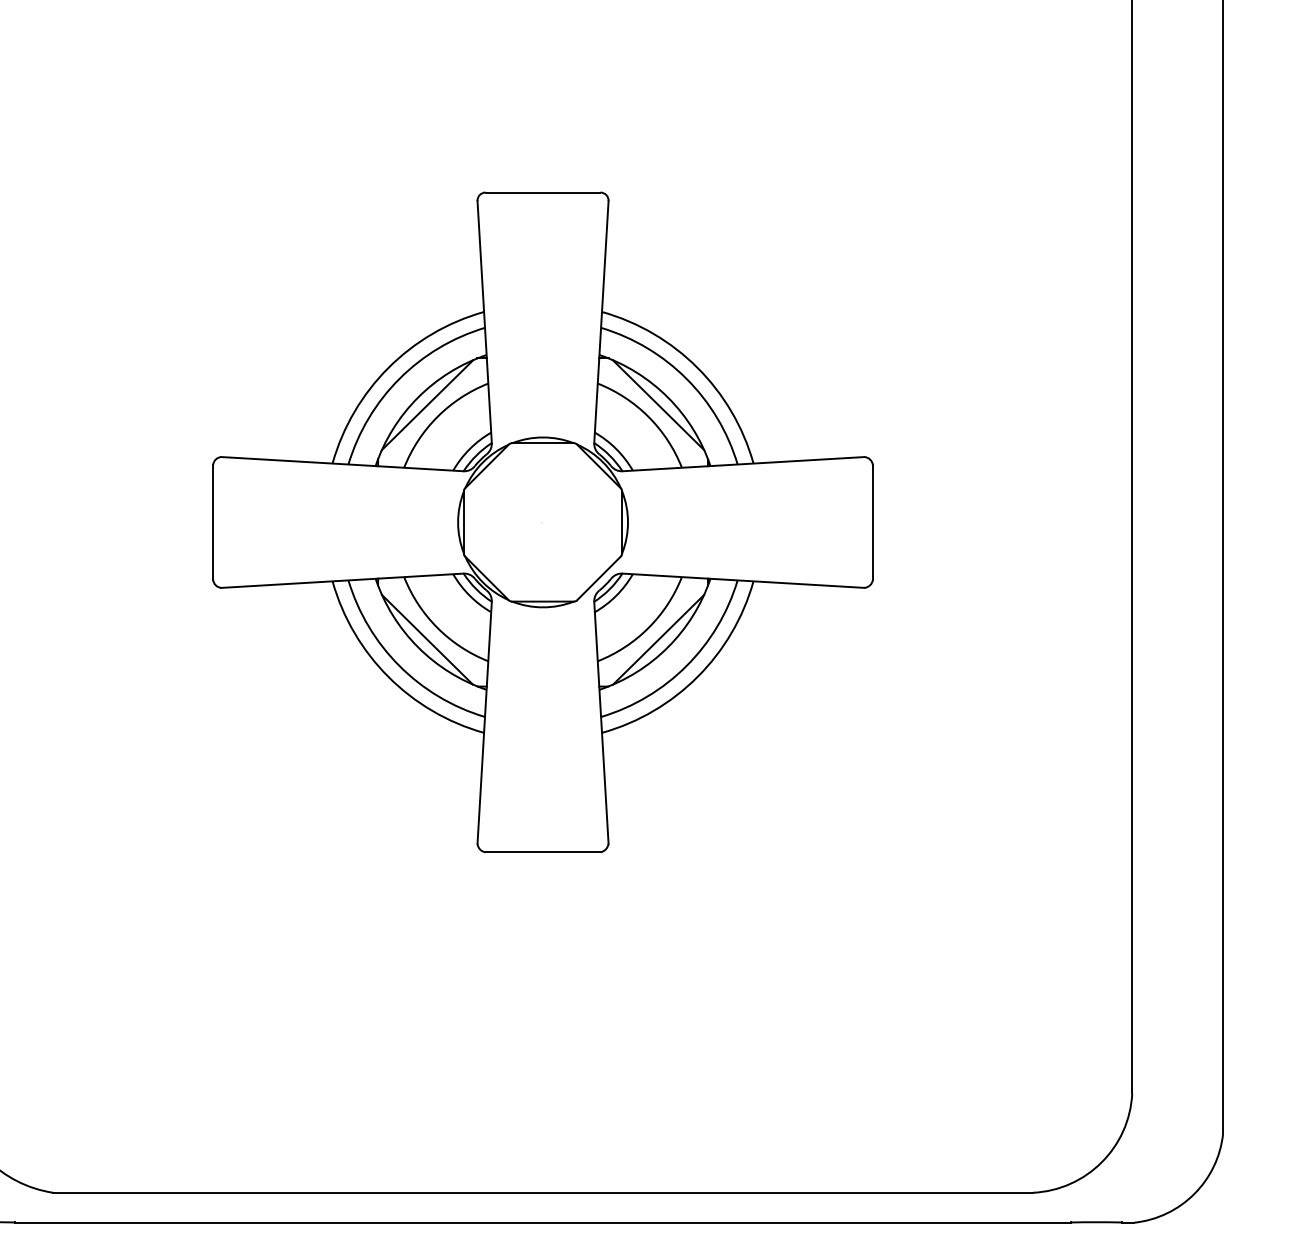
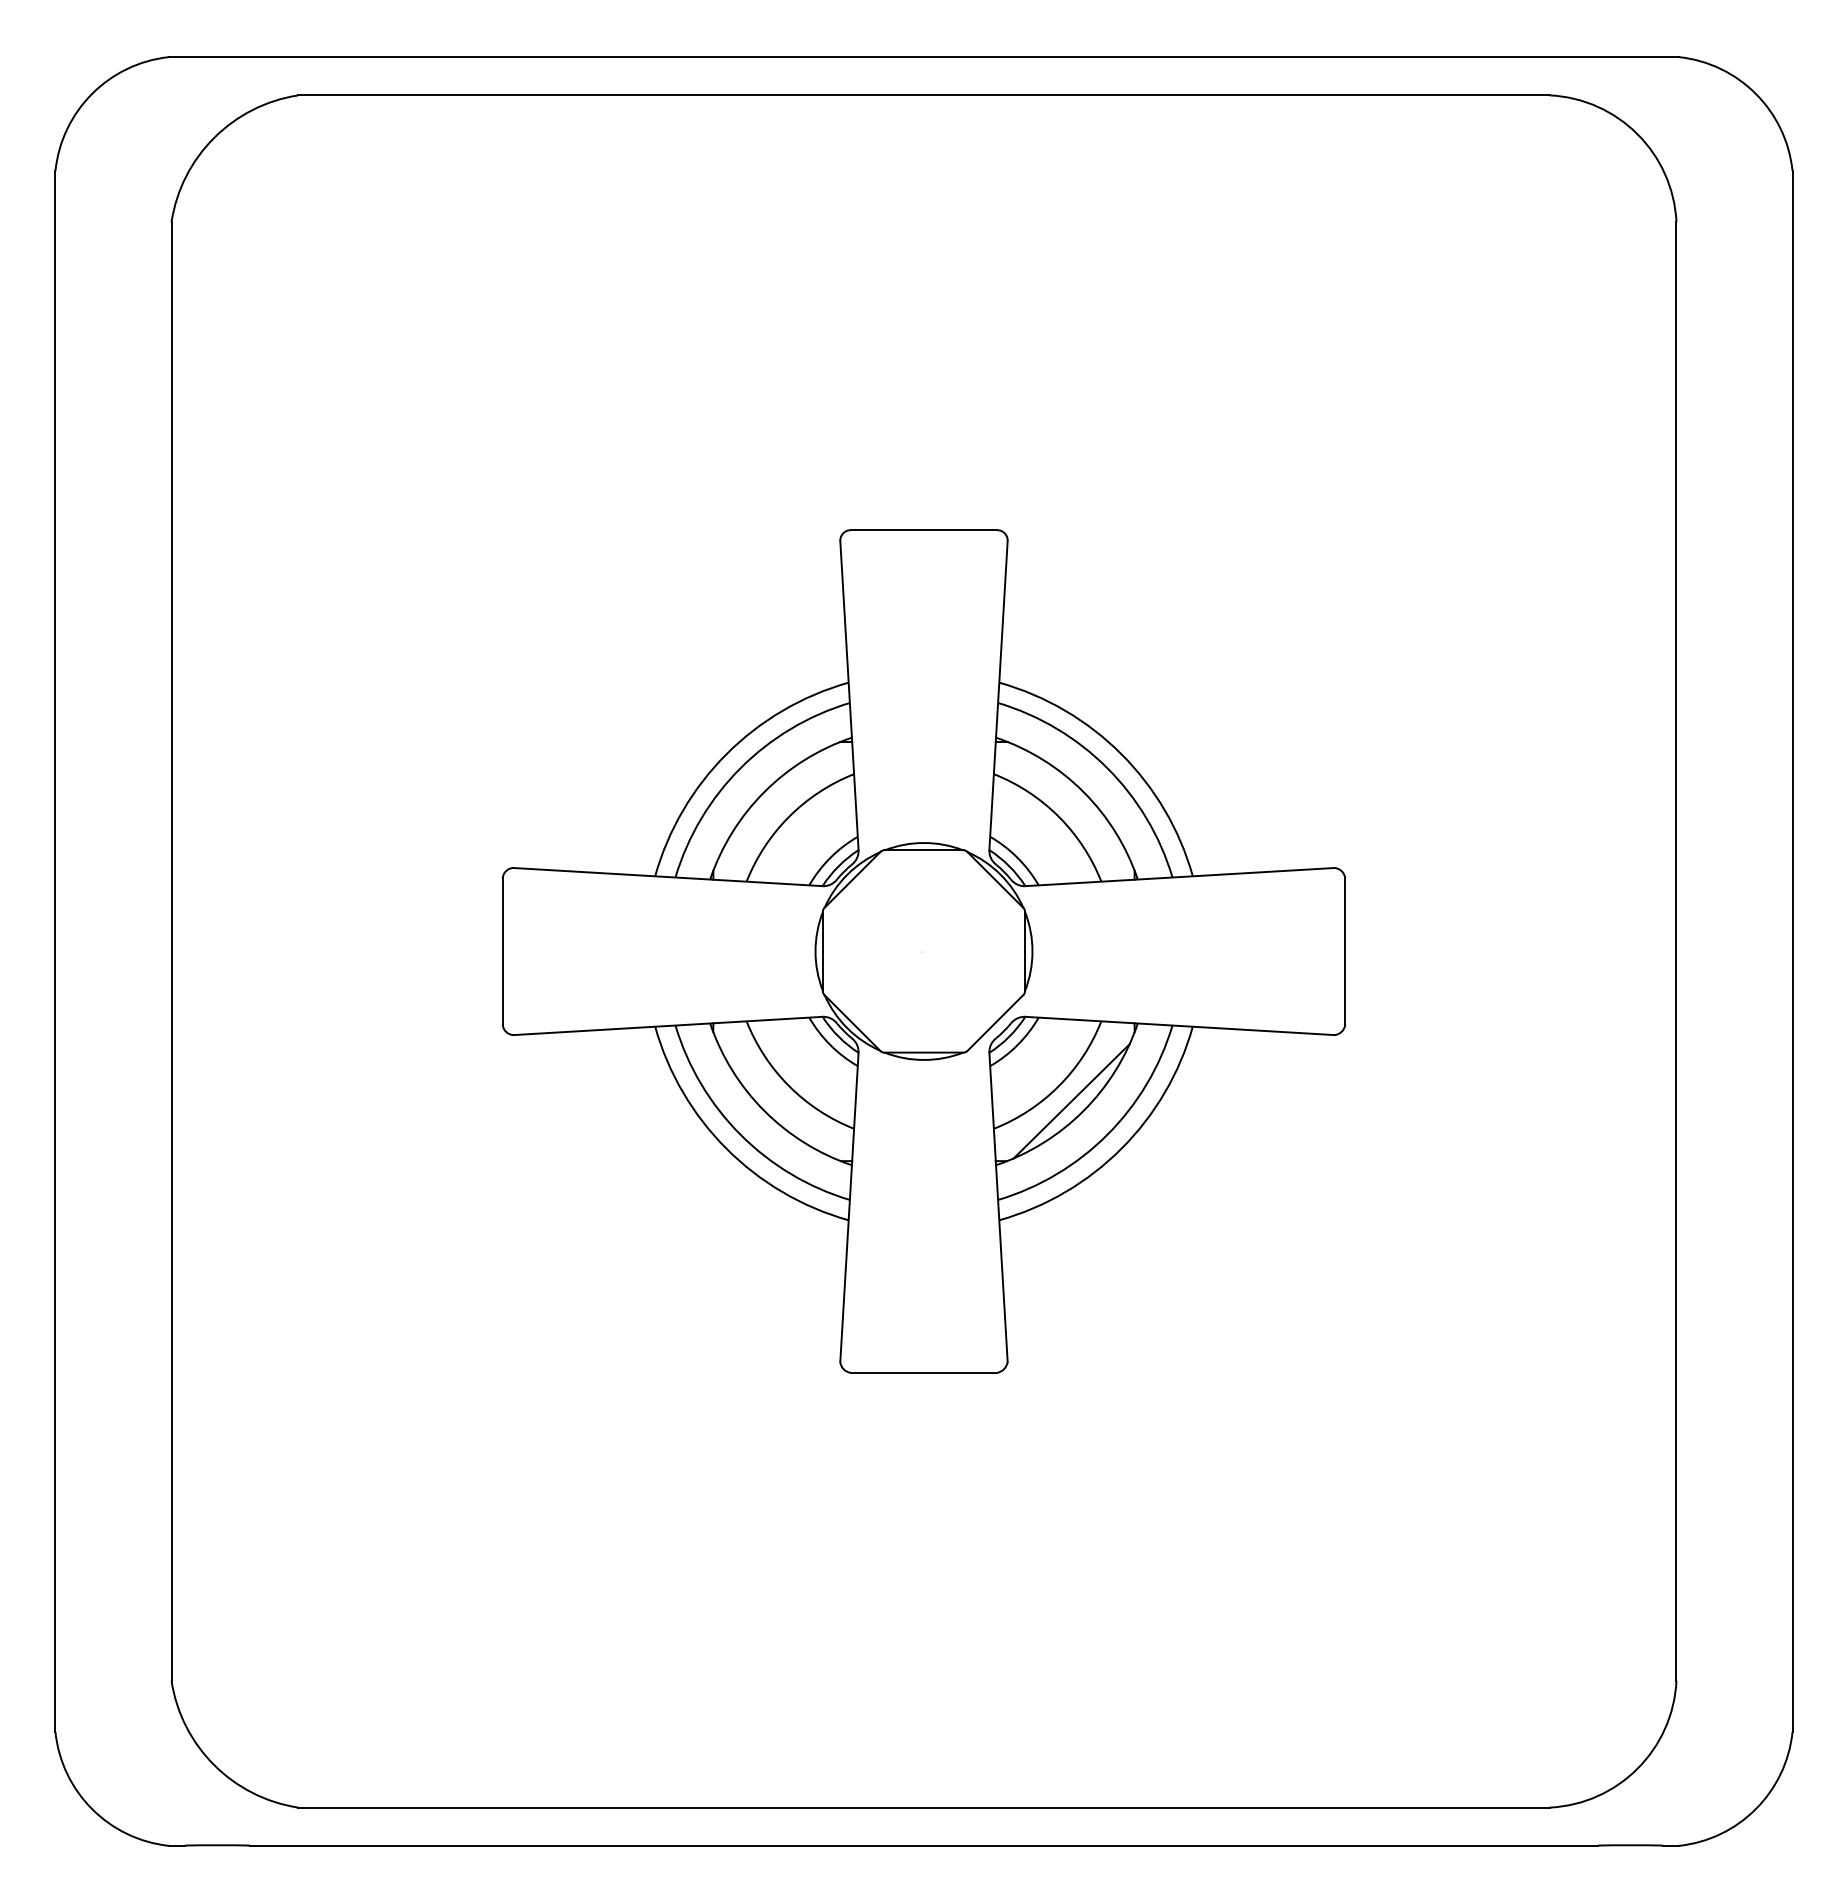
line: (427, 404) -> (776, 801), removed
line: (658, 404) -> (1071, 801), removed
line: (427, 639) -> (776, 1101), removed

